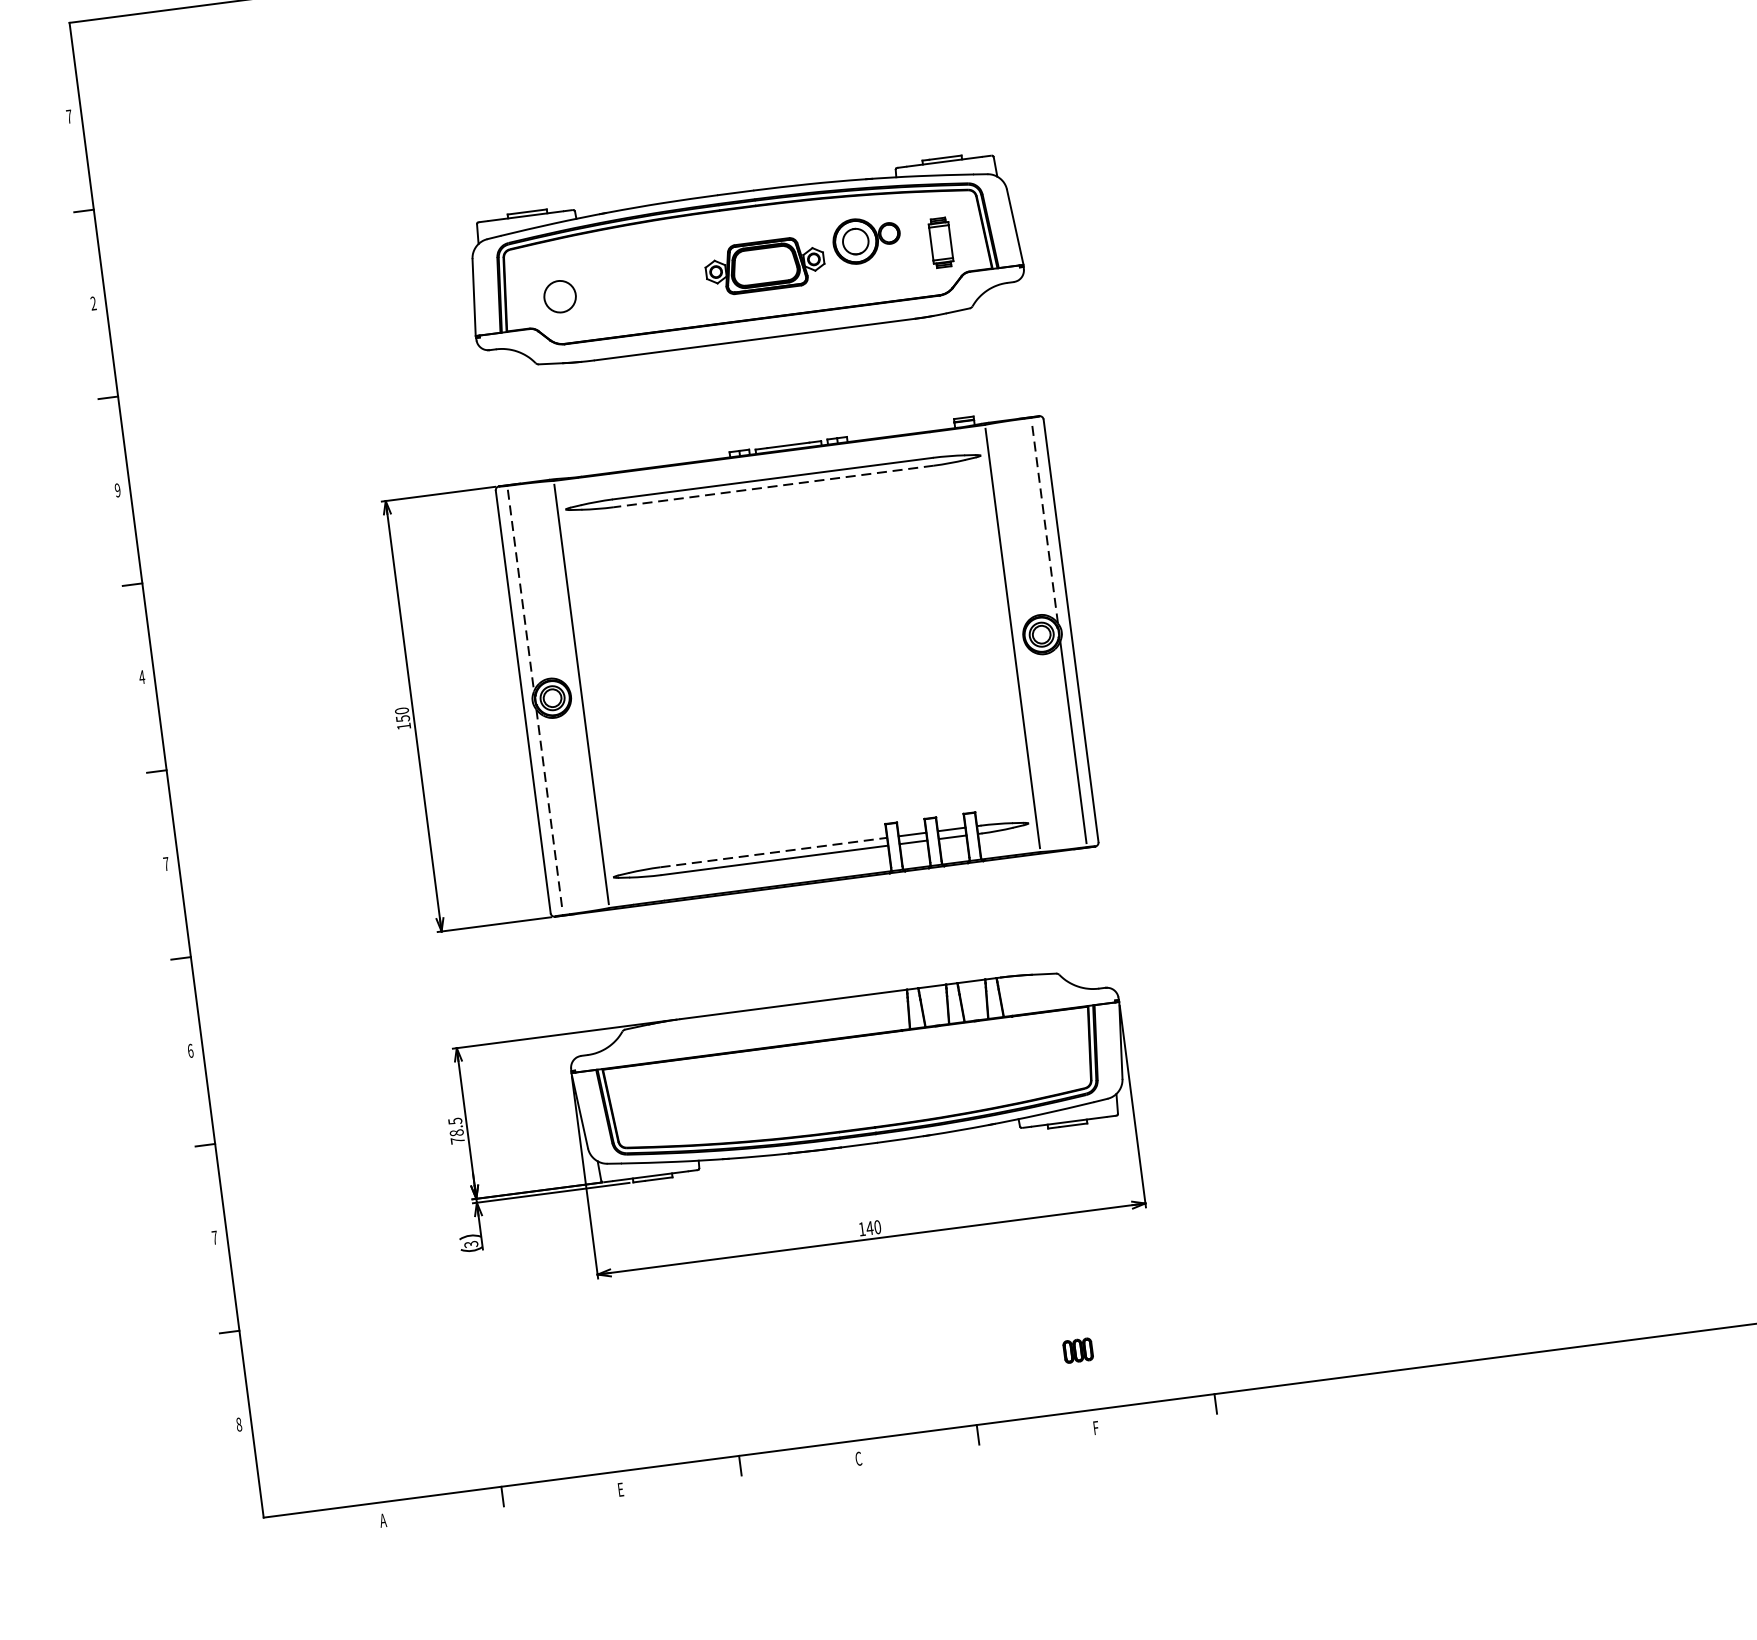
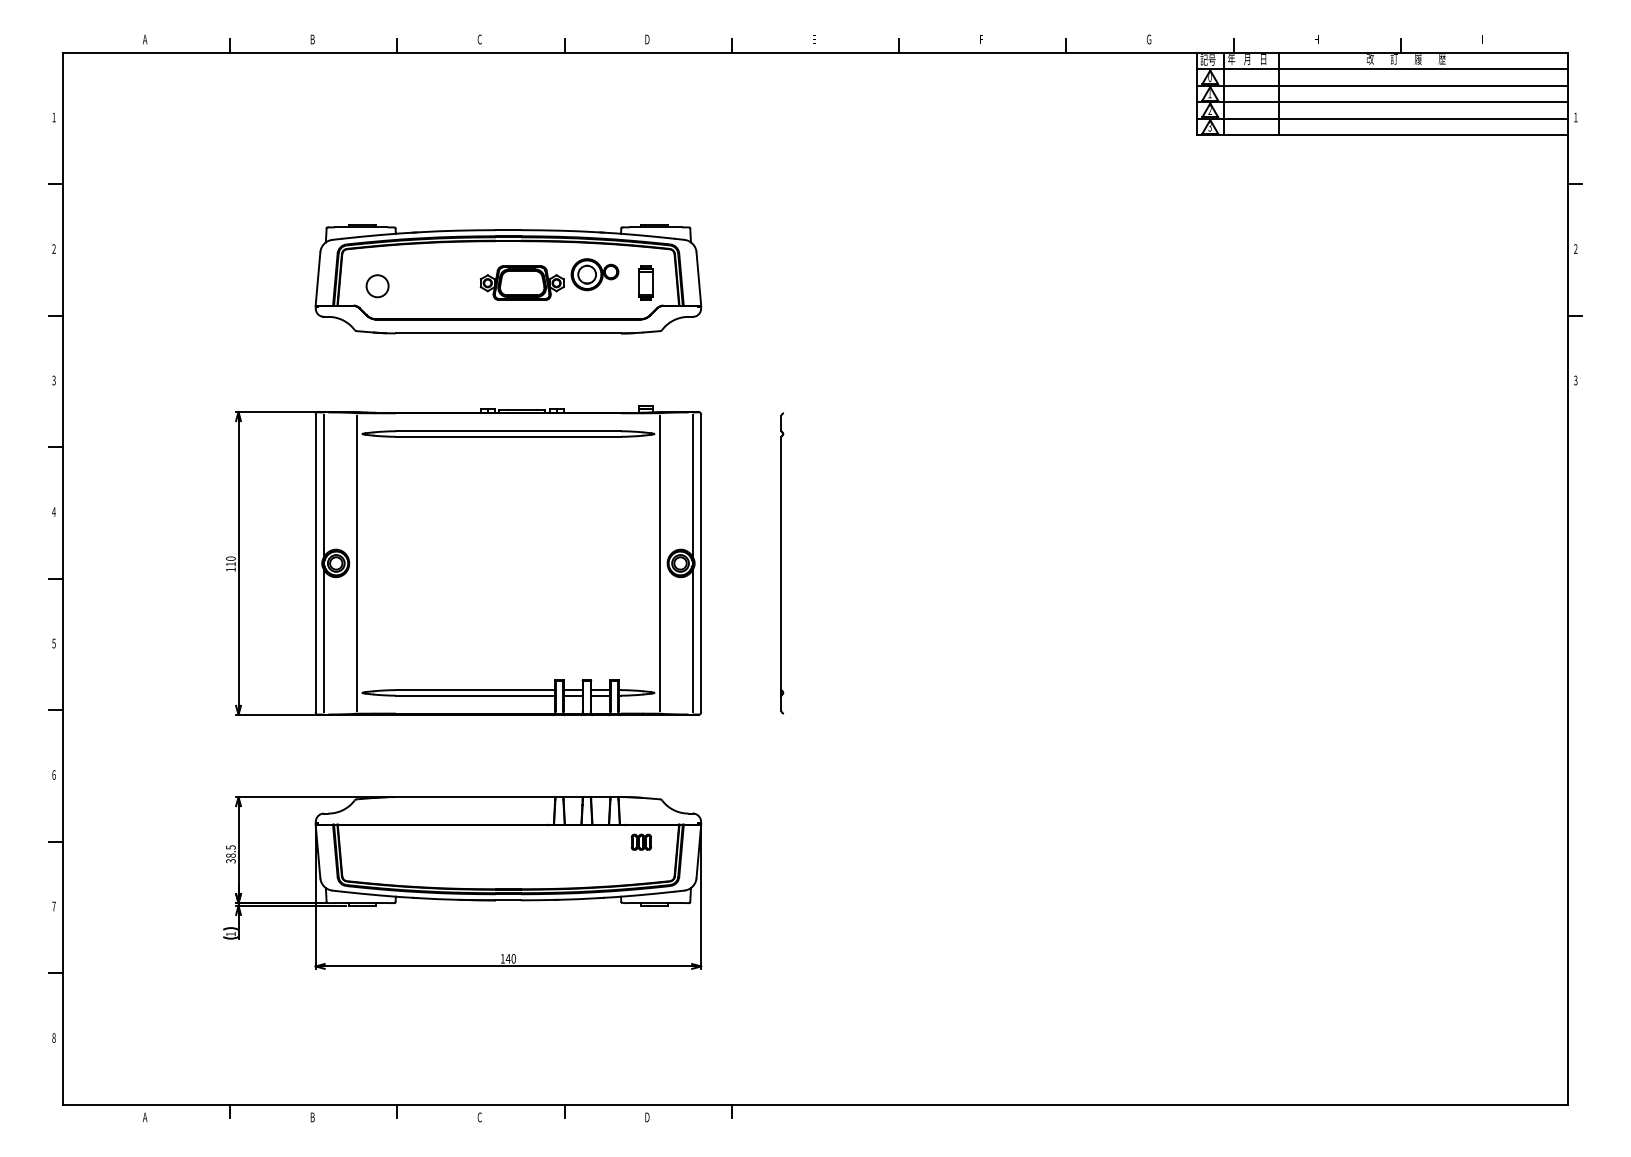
text: (68, 116) -> (53, 117), 7 -> 1
line: (773, 486) -> (508, 436), dashed -> solid
text: (117, 490) -> (53, 380), 9 -> 3
line: (1044, 523) -> (692, 486), dashed -> solid
line: (521, 591) -> (324, 486), dashed -> solid
part: (1186, 615) -> (782, 563), added
text: (402, 719) -> (230, 564), 150 -> 110
line: (550, 809) -> (324, 640), dashed -> solid
line: (773, 853) -> (475, 690), dashed -> solid
text: (165, 864) -> (53, 643), 7 -> 5
text: (457, 1141) -> (230, 861), 78.5 -> 38.5
text: (470, 1244) -> (230, 934), 3 -> 1
part: (1078, 1349) -> (641, 841), moved
text: (1097, 1428) -> (647, 1117), F -> D
text: (621, 1489) -> (312, 1117), E -> B

